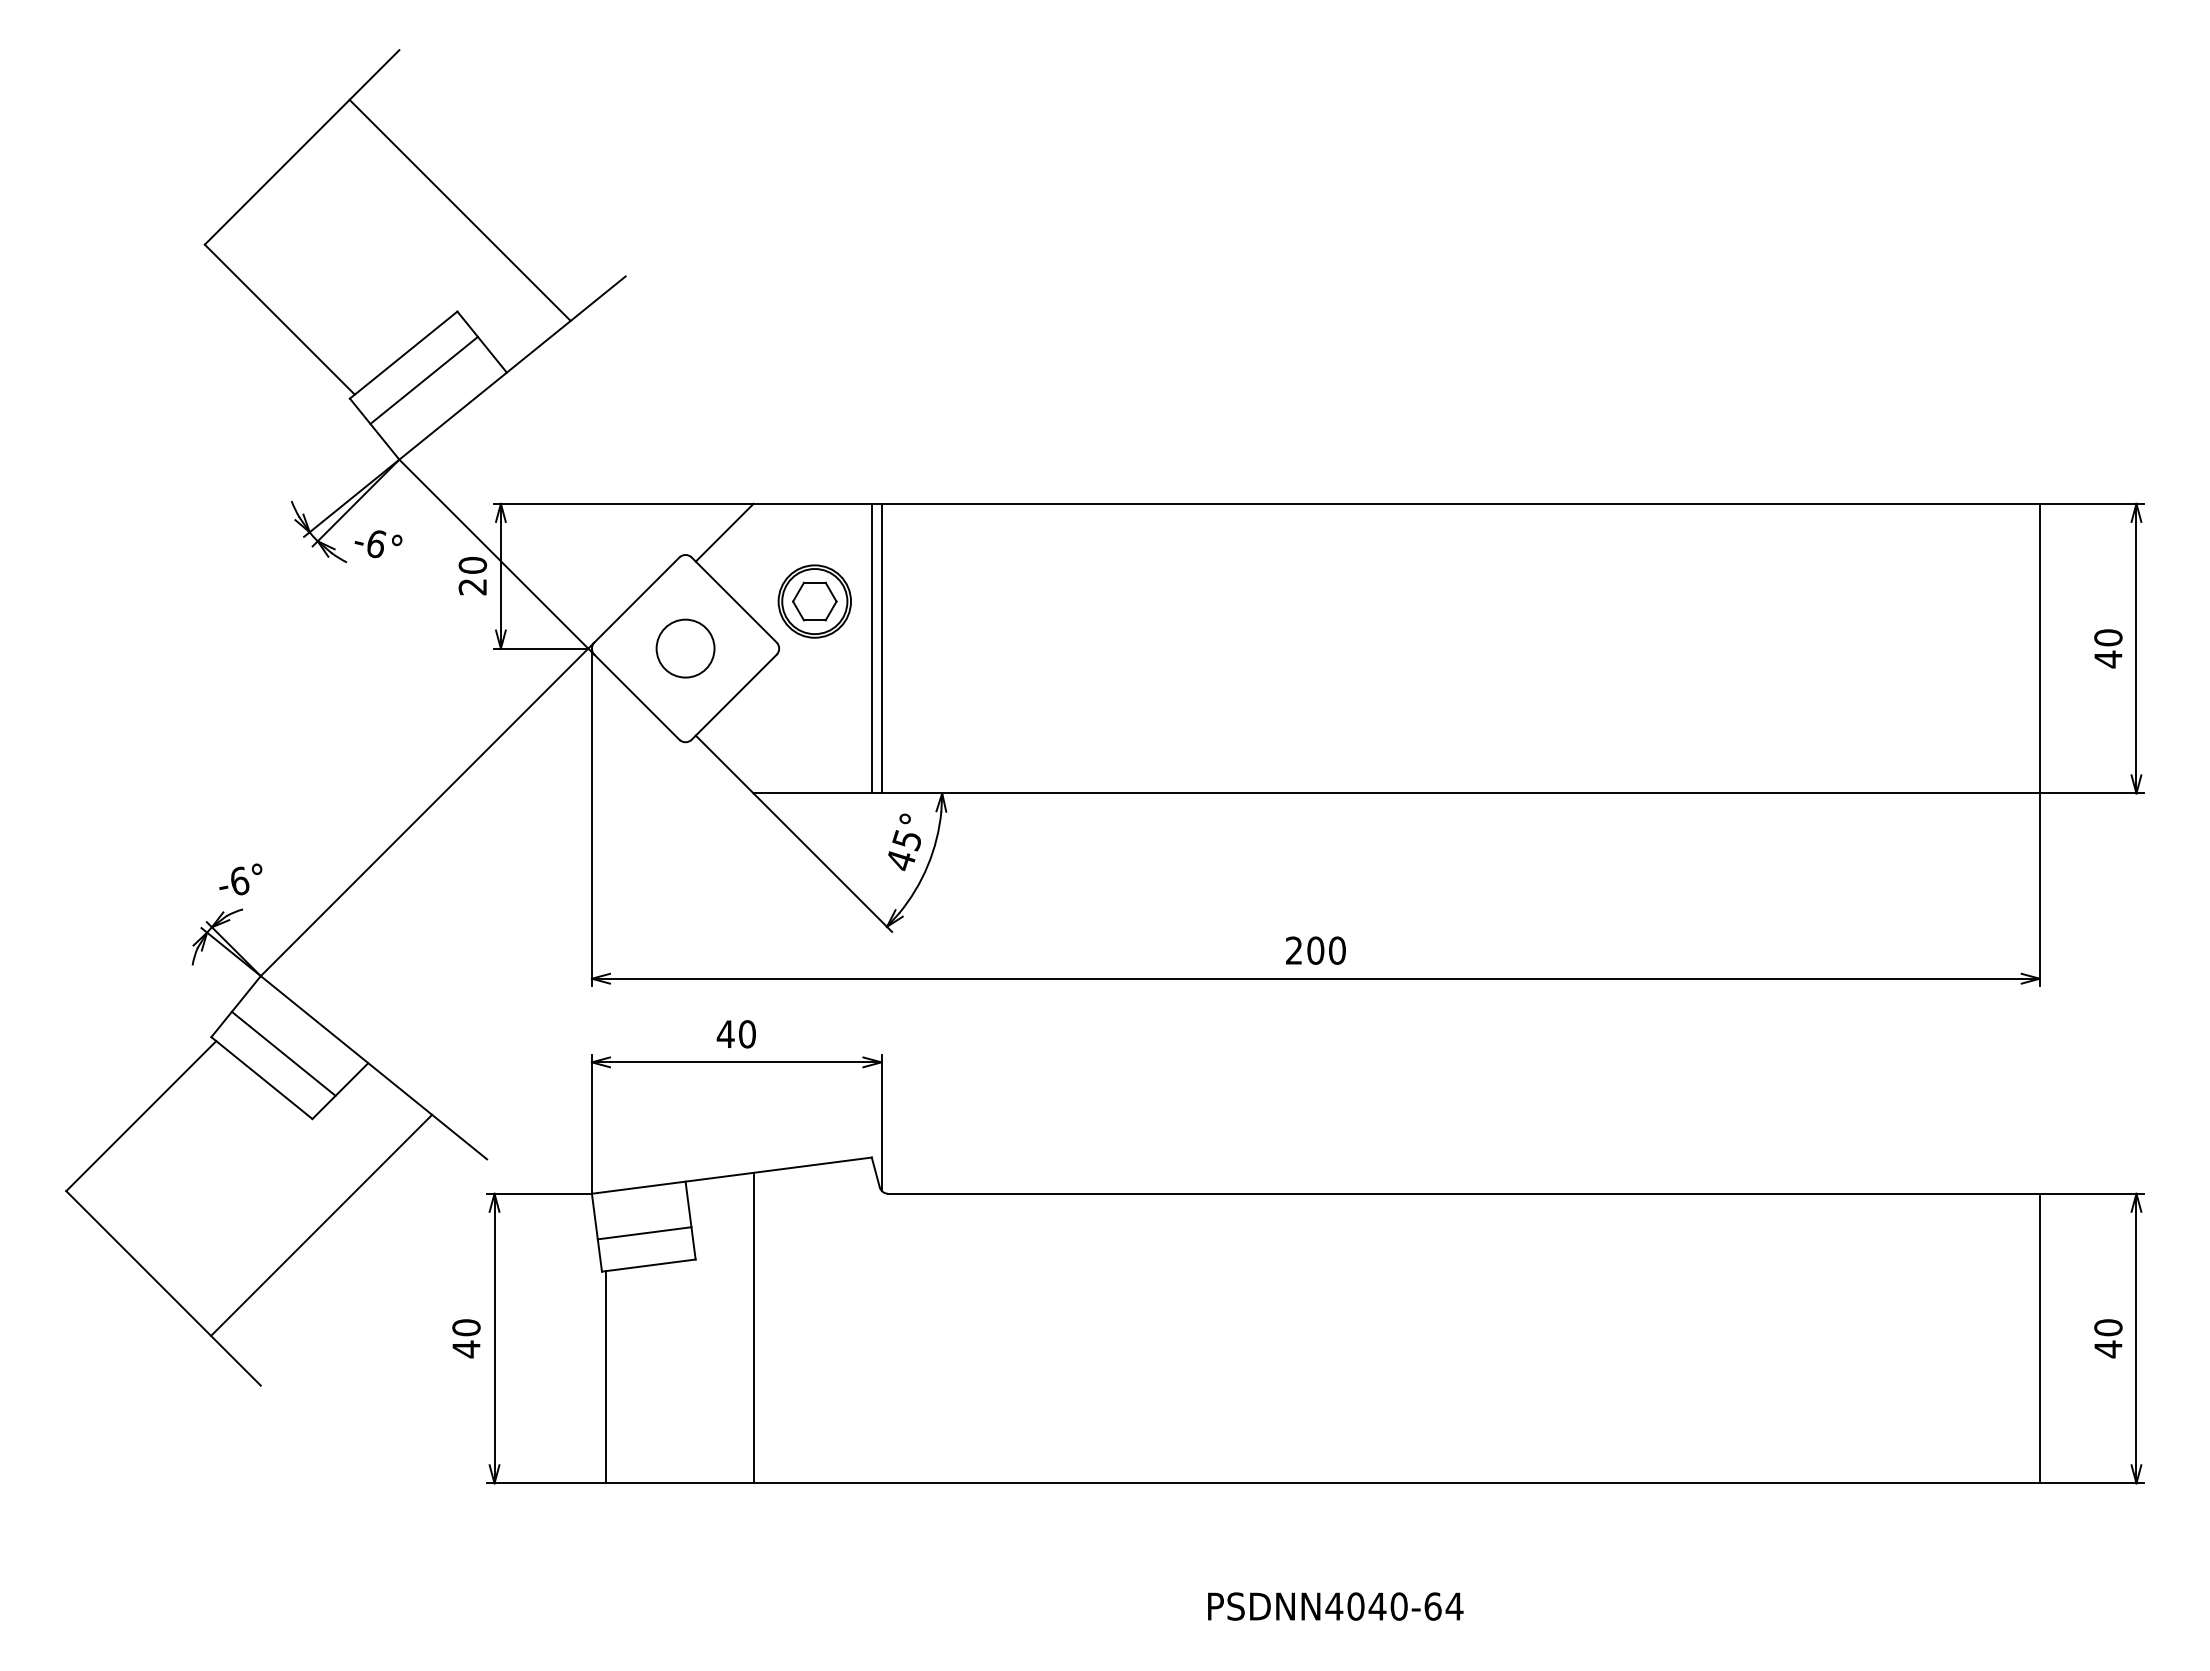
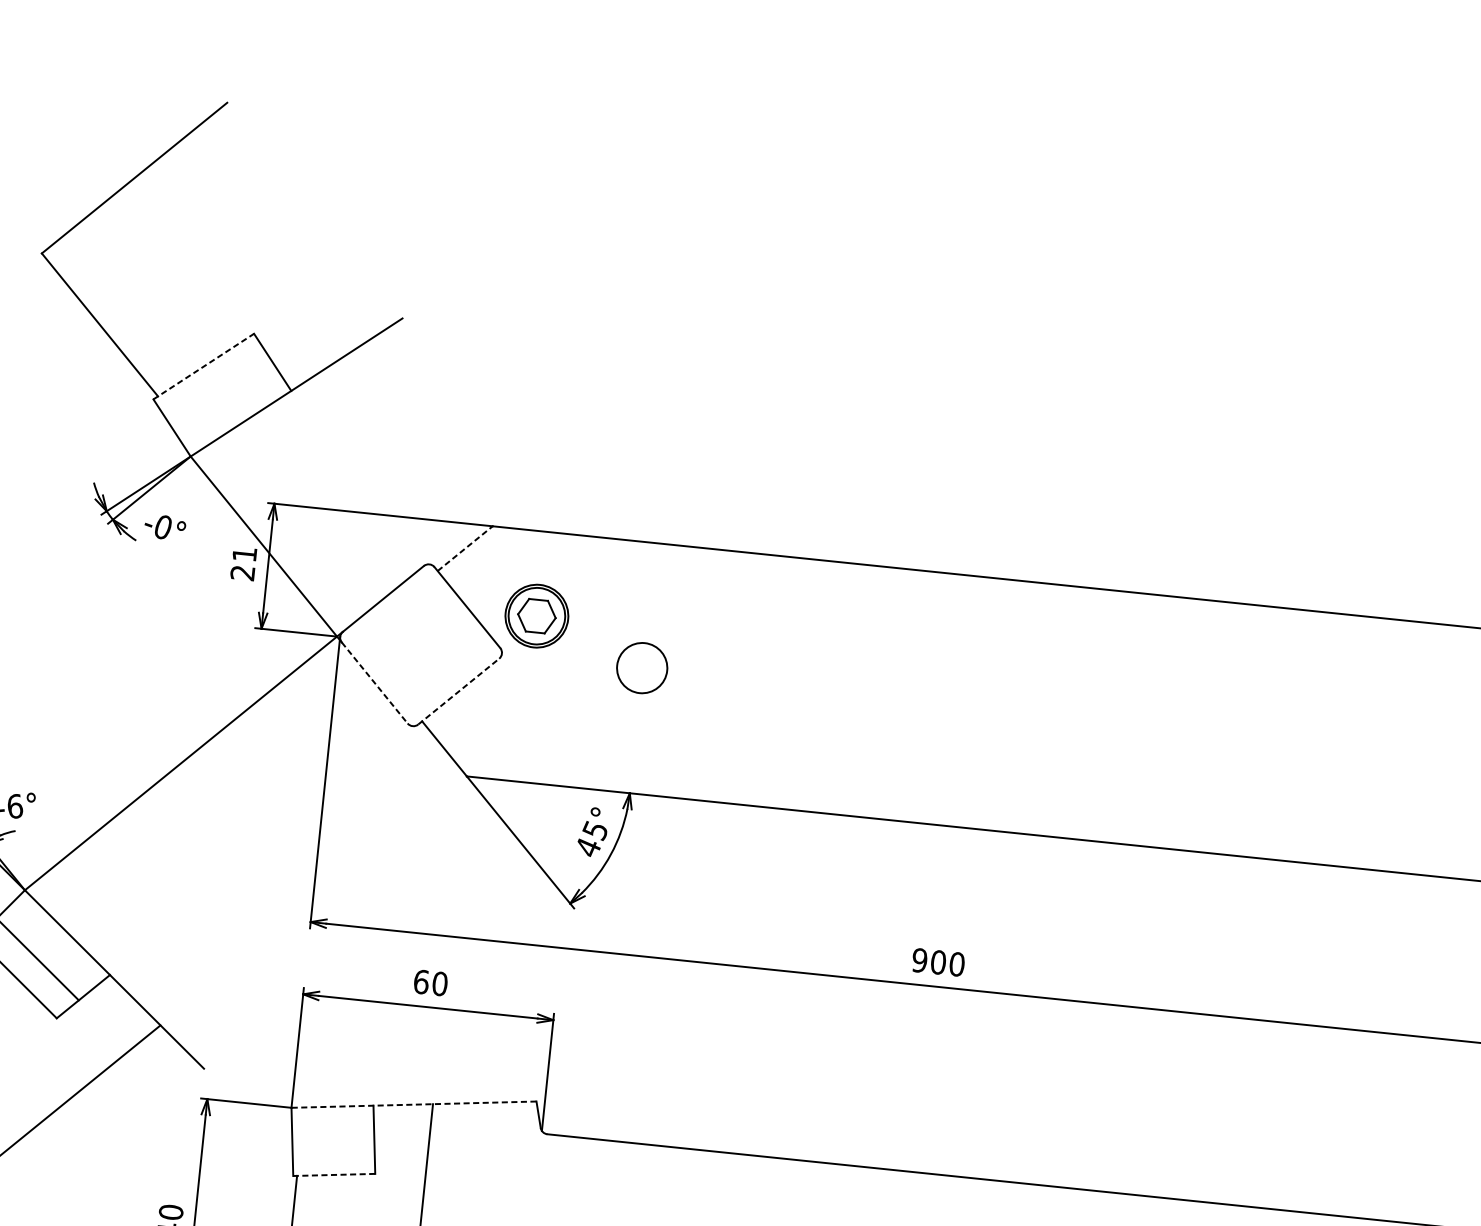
line: (459, 209) -> (264, 245), removed
line: (404, 354) -> (204, 366), solid -> dashed
line: (423, 379) -> (218, 389), removed
line: (724, 532) -> (465, 548), solid -> dashed
text: (376, 544) -> (163, 527), -6° -> -0°
text: (472, 564) -> (244, 553), 20 -> 21
circle: (685, 648) -> (642, 668), moved
line: (871, 648) -> (581, 661), removed
line: (881, 648) -> (590, 662), removed
line: (734, 696) -> (459, 691), solid -> dashed
line: (637, 697) -> (375, 683), solid -> dashed
text: (1293, 950) -> (919, 960), 200 -> 900
text: (725, 1034) -> (421, 982), 40 -> 60
line: (731, 1175) -> (413, 1104), solid -> dashed
line: (644, 1233) -> (333, 1146), removed
line: (648, 1265) -> (333, 1174), solid -> dashed

